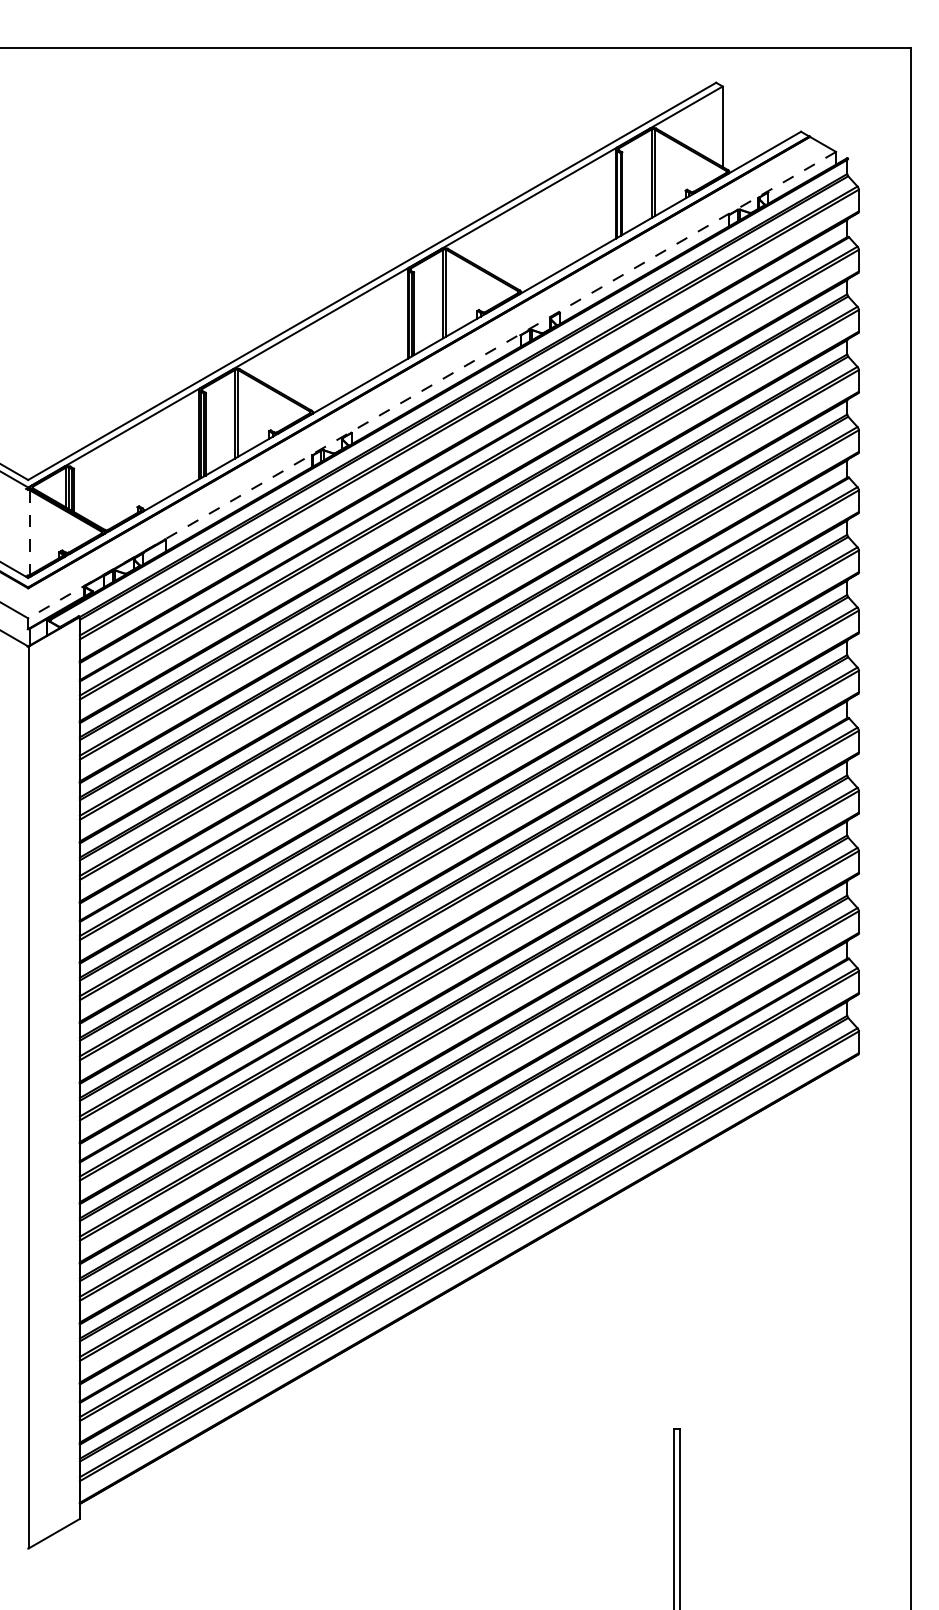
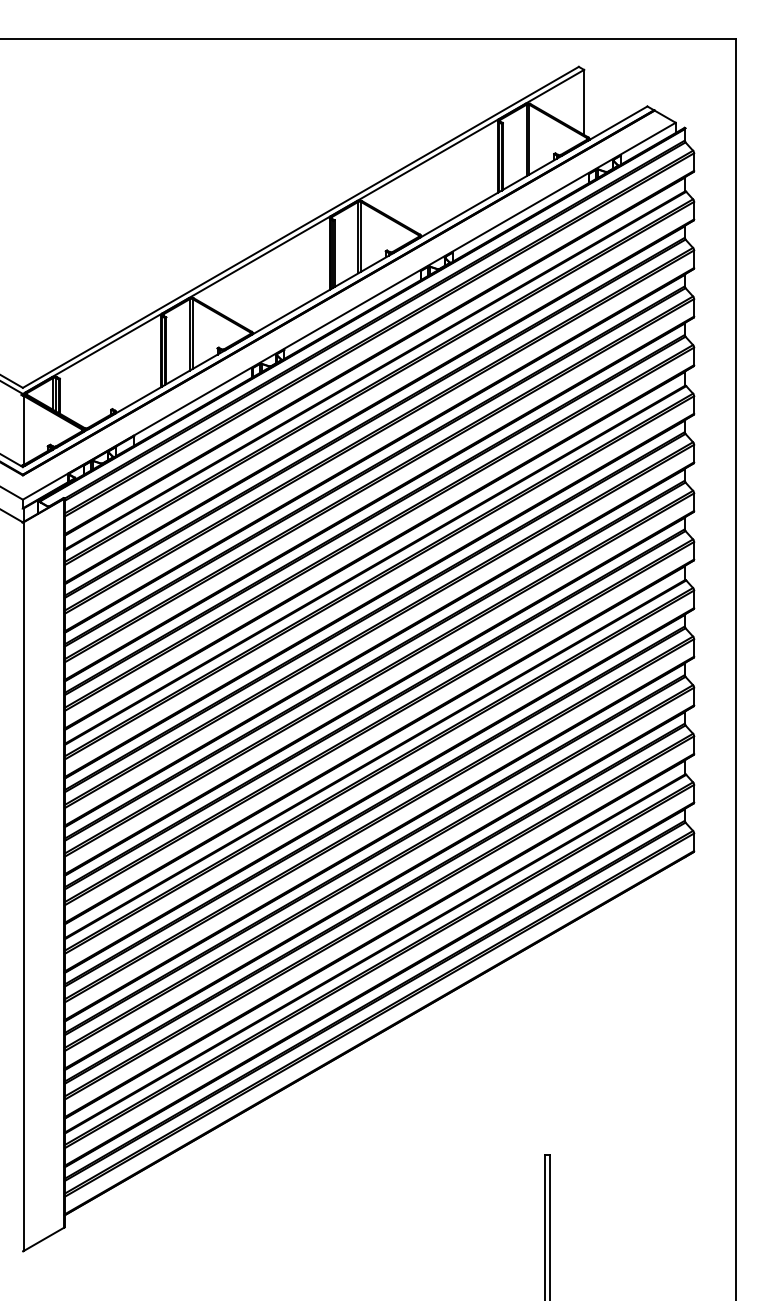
line: (432, 385) -> (349, 311), dashed -> solid
line: (30, 532) -> (24, 430), dashed -> solid

